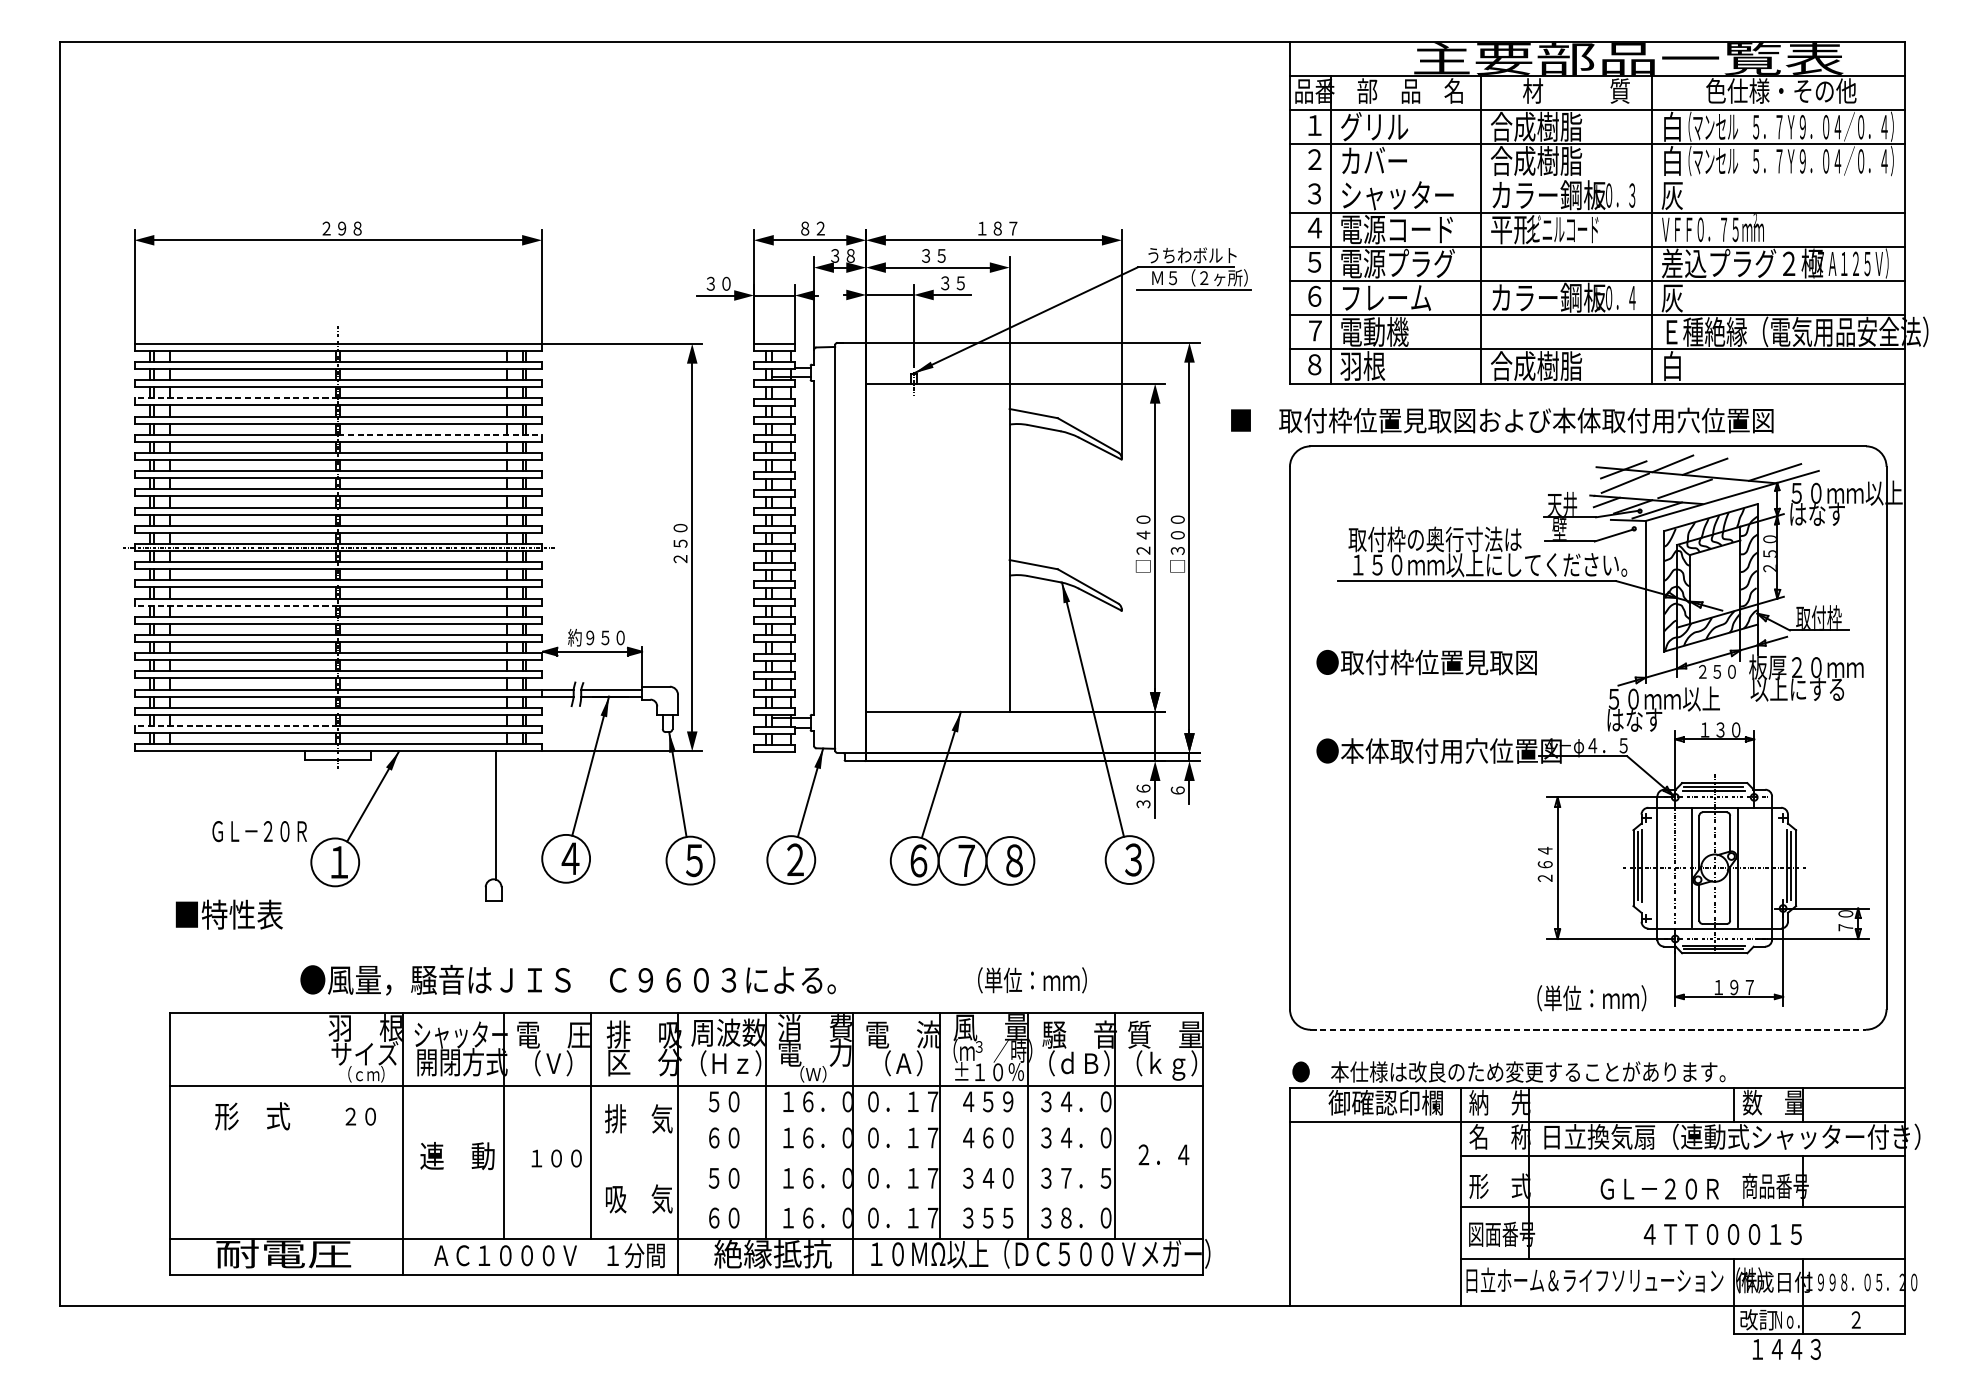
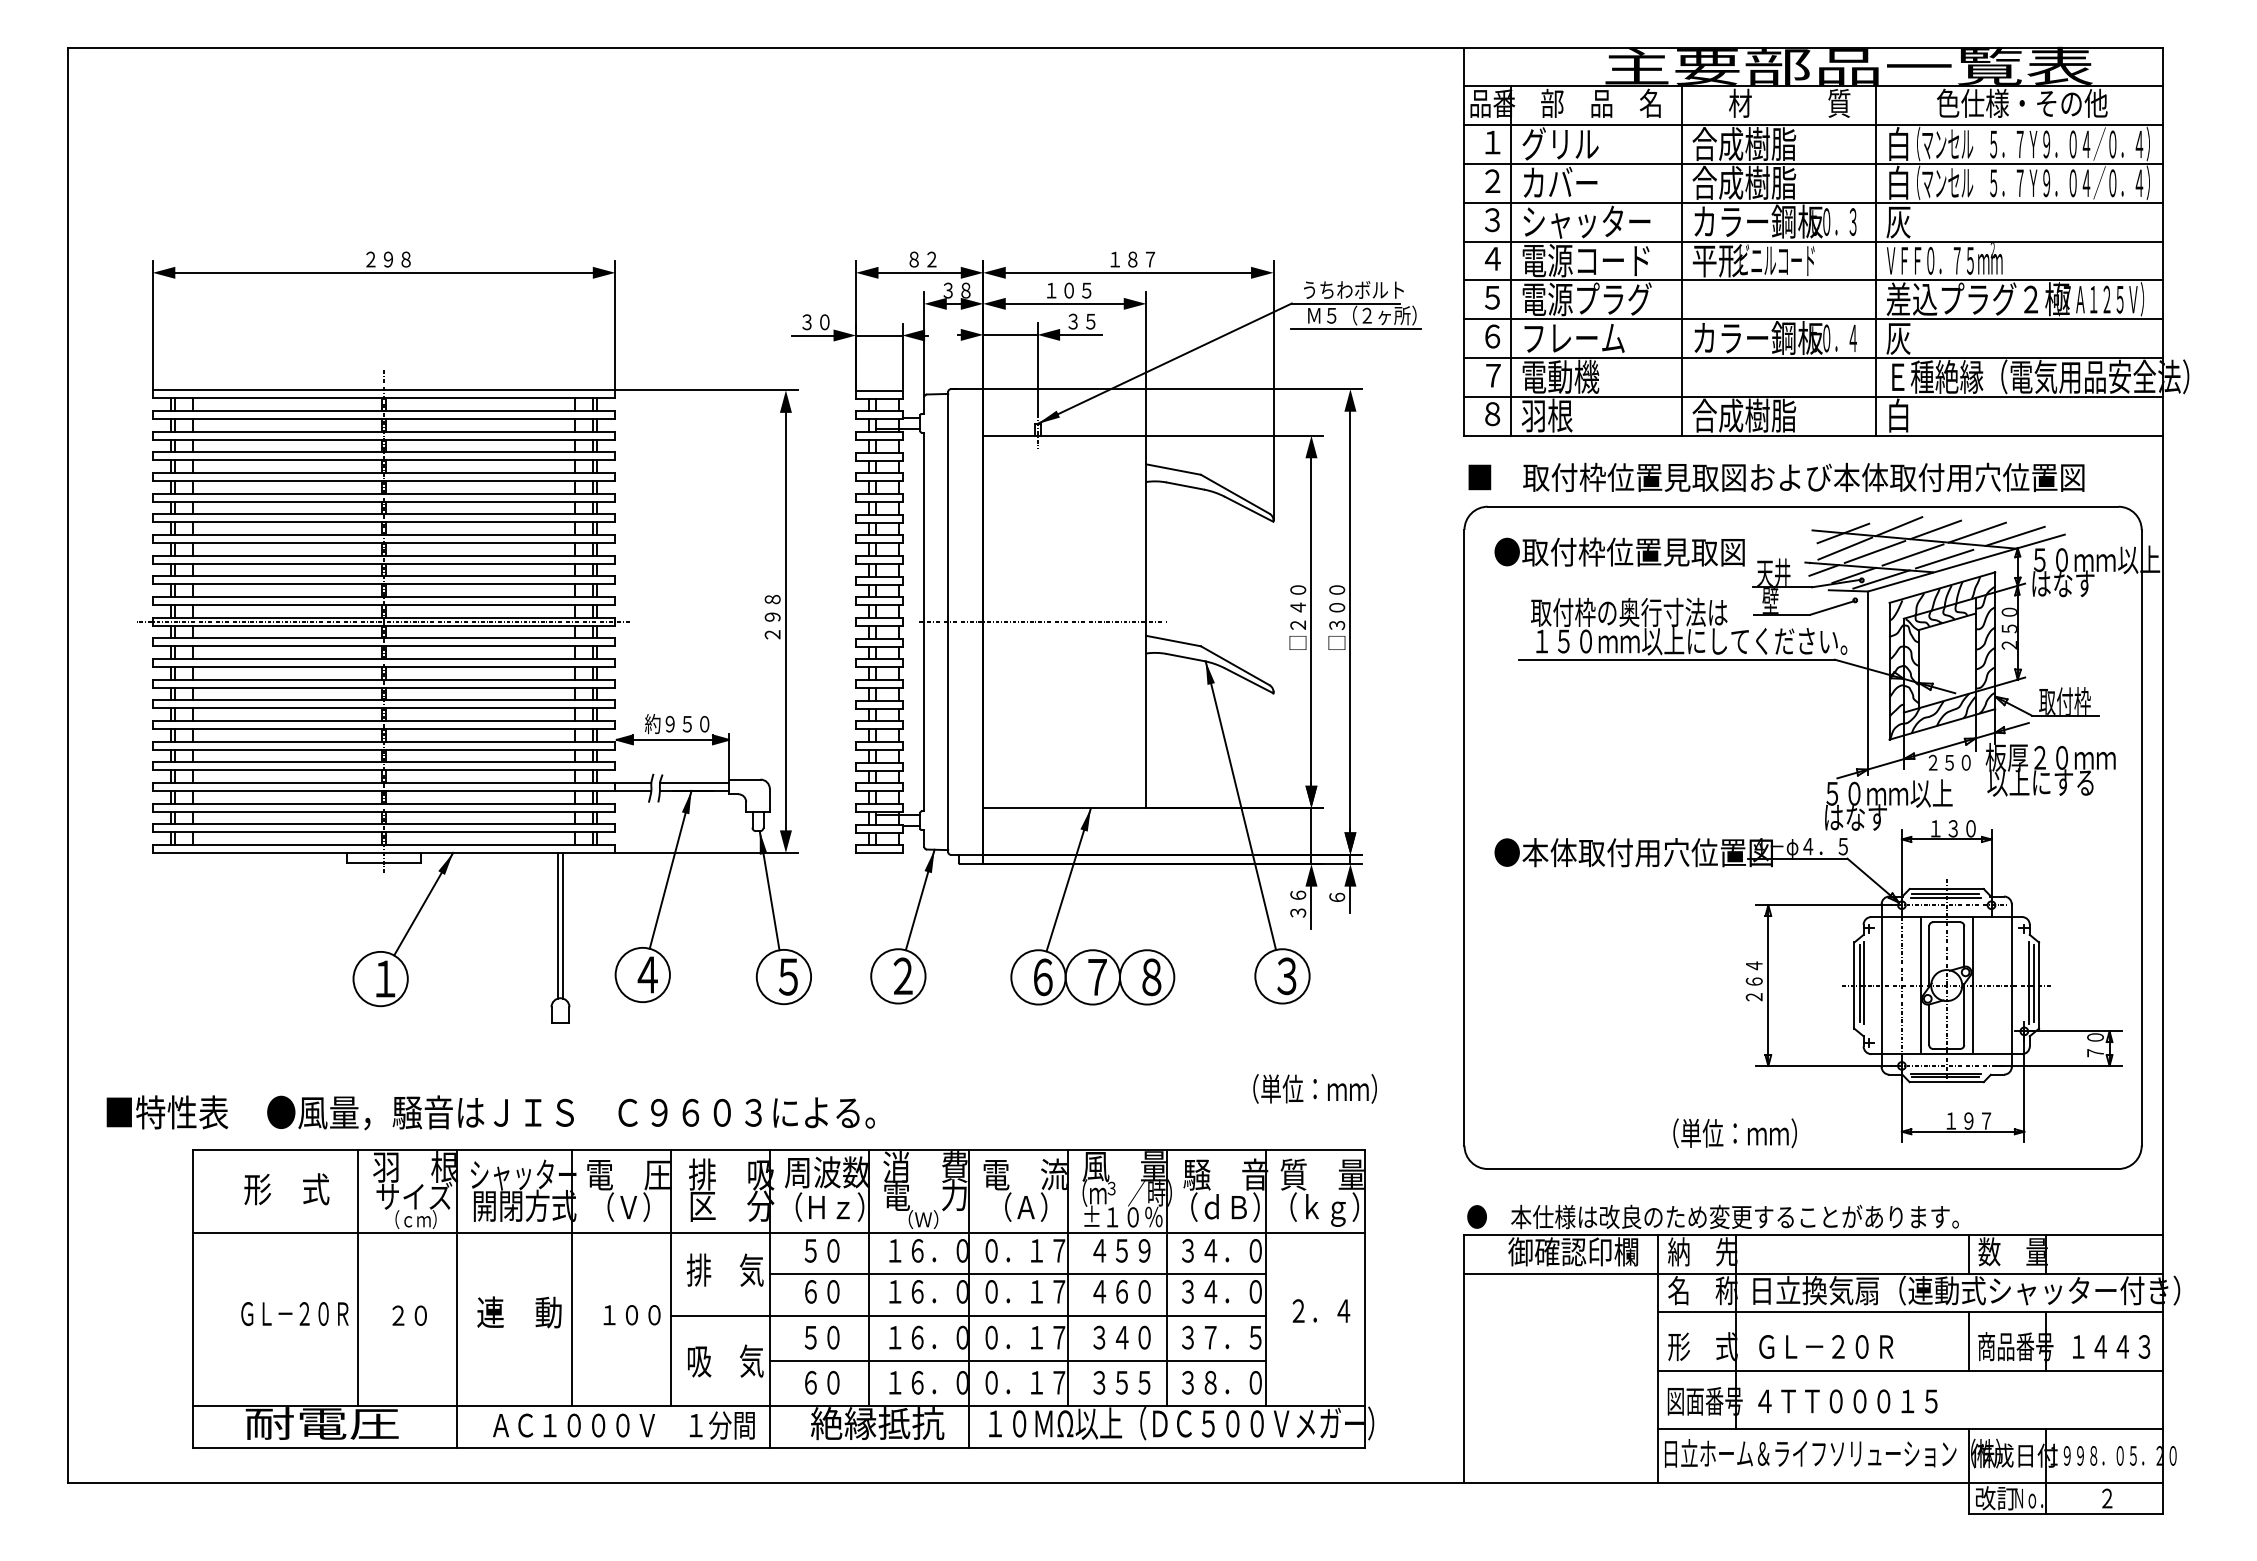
line: (1597, 178) -> (1813, 202), added
text: (941, 255) -> (1068, 290), ３５ -> １０５
line: (236, 398) -> (268, 452), dashed -> solid
text: (1502, 419) -> (1776, 476), moved
line: (439, 434) -> (499, 493), dashed -> solid
line: (1741, 469) -> (1976, 532), added
line: (1651, 485) -> (1874, 551), added
line: (1712, 491) -> (1944, 558), added
text: (680, 535) -> (772, 607), ２５０ -> ２９８
line: (918, 547) -> (1042, 621), added
line: (236, 605) -> (268, 687), dashed -> solid
text: (1426, 661) -> (1619, 551), moved
line: (236, 726) -> (268, 824), dashed -> solid
line: (491, 815) -> (557, 925), added
text: (259, 831) -> (294, 1313), moved
text: (229, 914) -> (167, 1112), moved
text: (567, 979) -> (570, 1112), moved
text: (1031, 979) -> (1314, 1088), moved
text: (1591, 998) -> (1734, 1133), moved
line: (1588, 1030) -> (1803, 1169), dashed -> solid
text: (252, 1116) -> (286, 1189), moved
text: (360, 1116) -> (409, 1315), moved
line: (897, 1122) -> (1018, 1274), added
line: (314, 1126) -> (357, 1278), added
line: (853, 1158) -> (968, 1315), added
line: (1733, 1181) -> (1968, 1341), added
text: (1659, 1188) -> (1826, 1346), moved
line: (897, 1198) -> (1018, 1360), added
text: (1722, 1234) -> (1847, 1401), moved
text: (1786, 1349) -> (2111, 1346), moved

